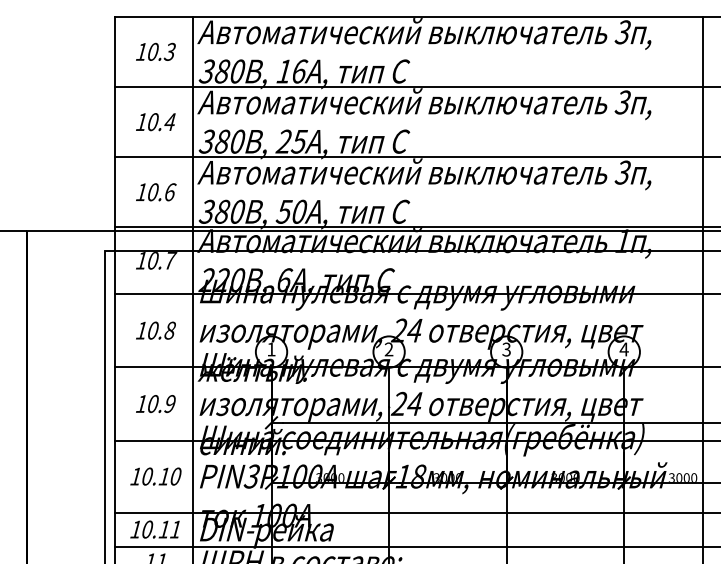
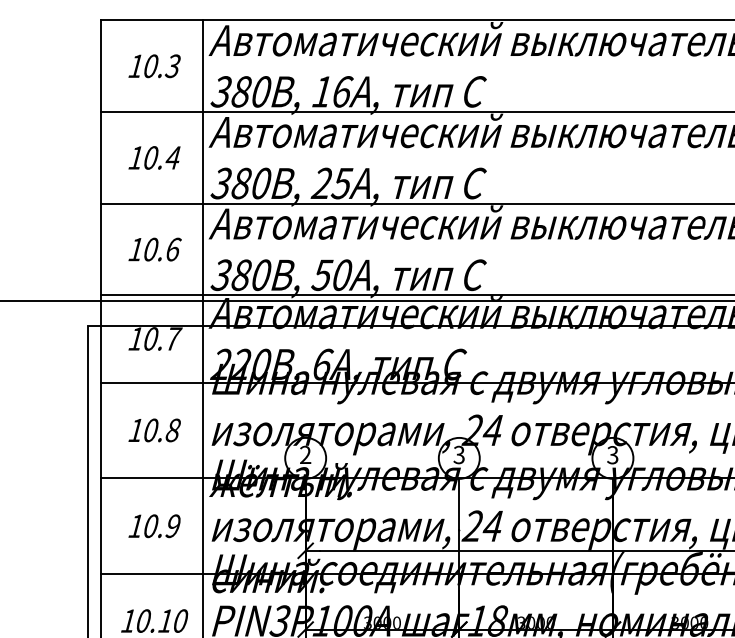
text: (271, 349) -> (305, 455), 1 -> 2
text: (388, 349) -> (458, 455), 2 -> 3

